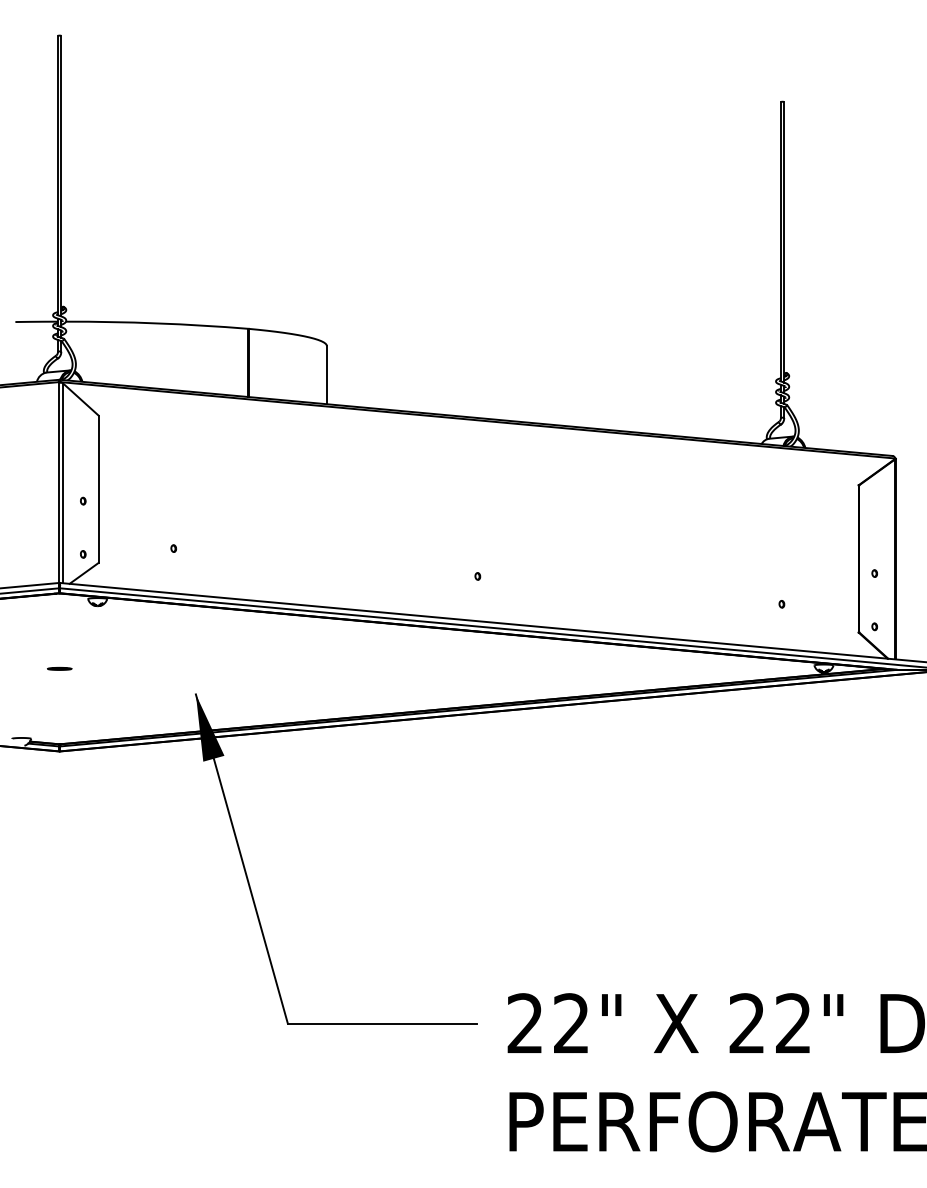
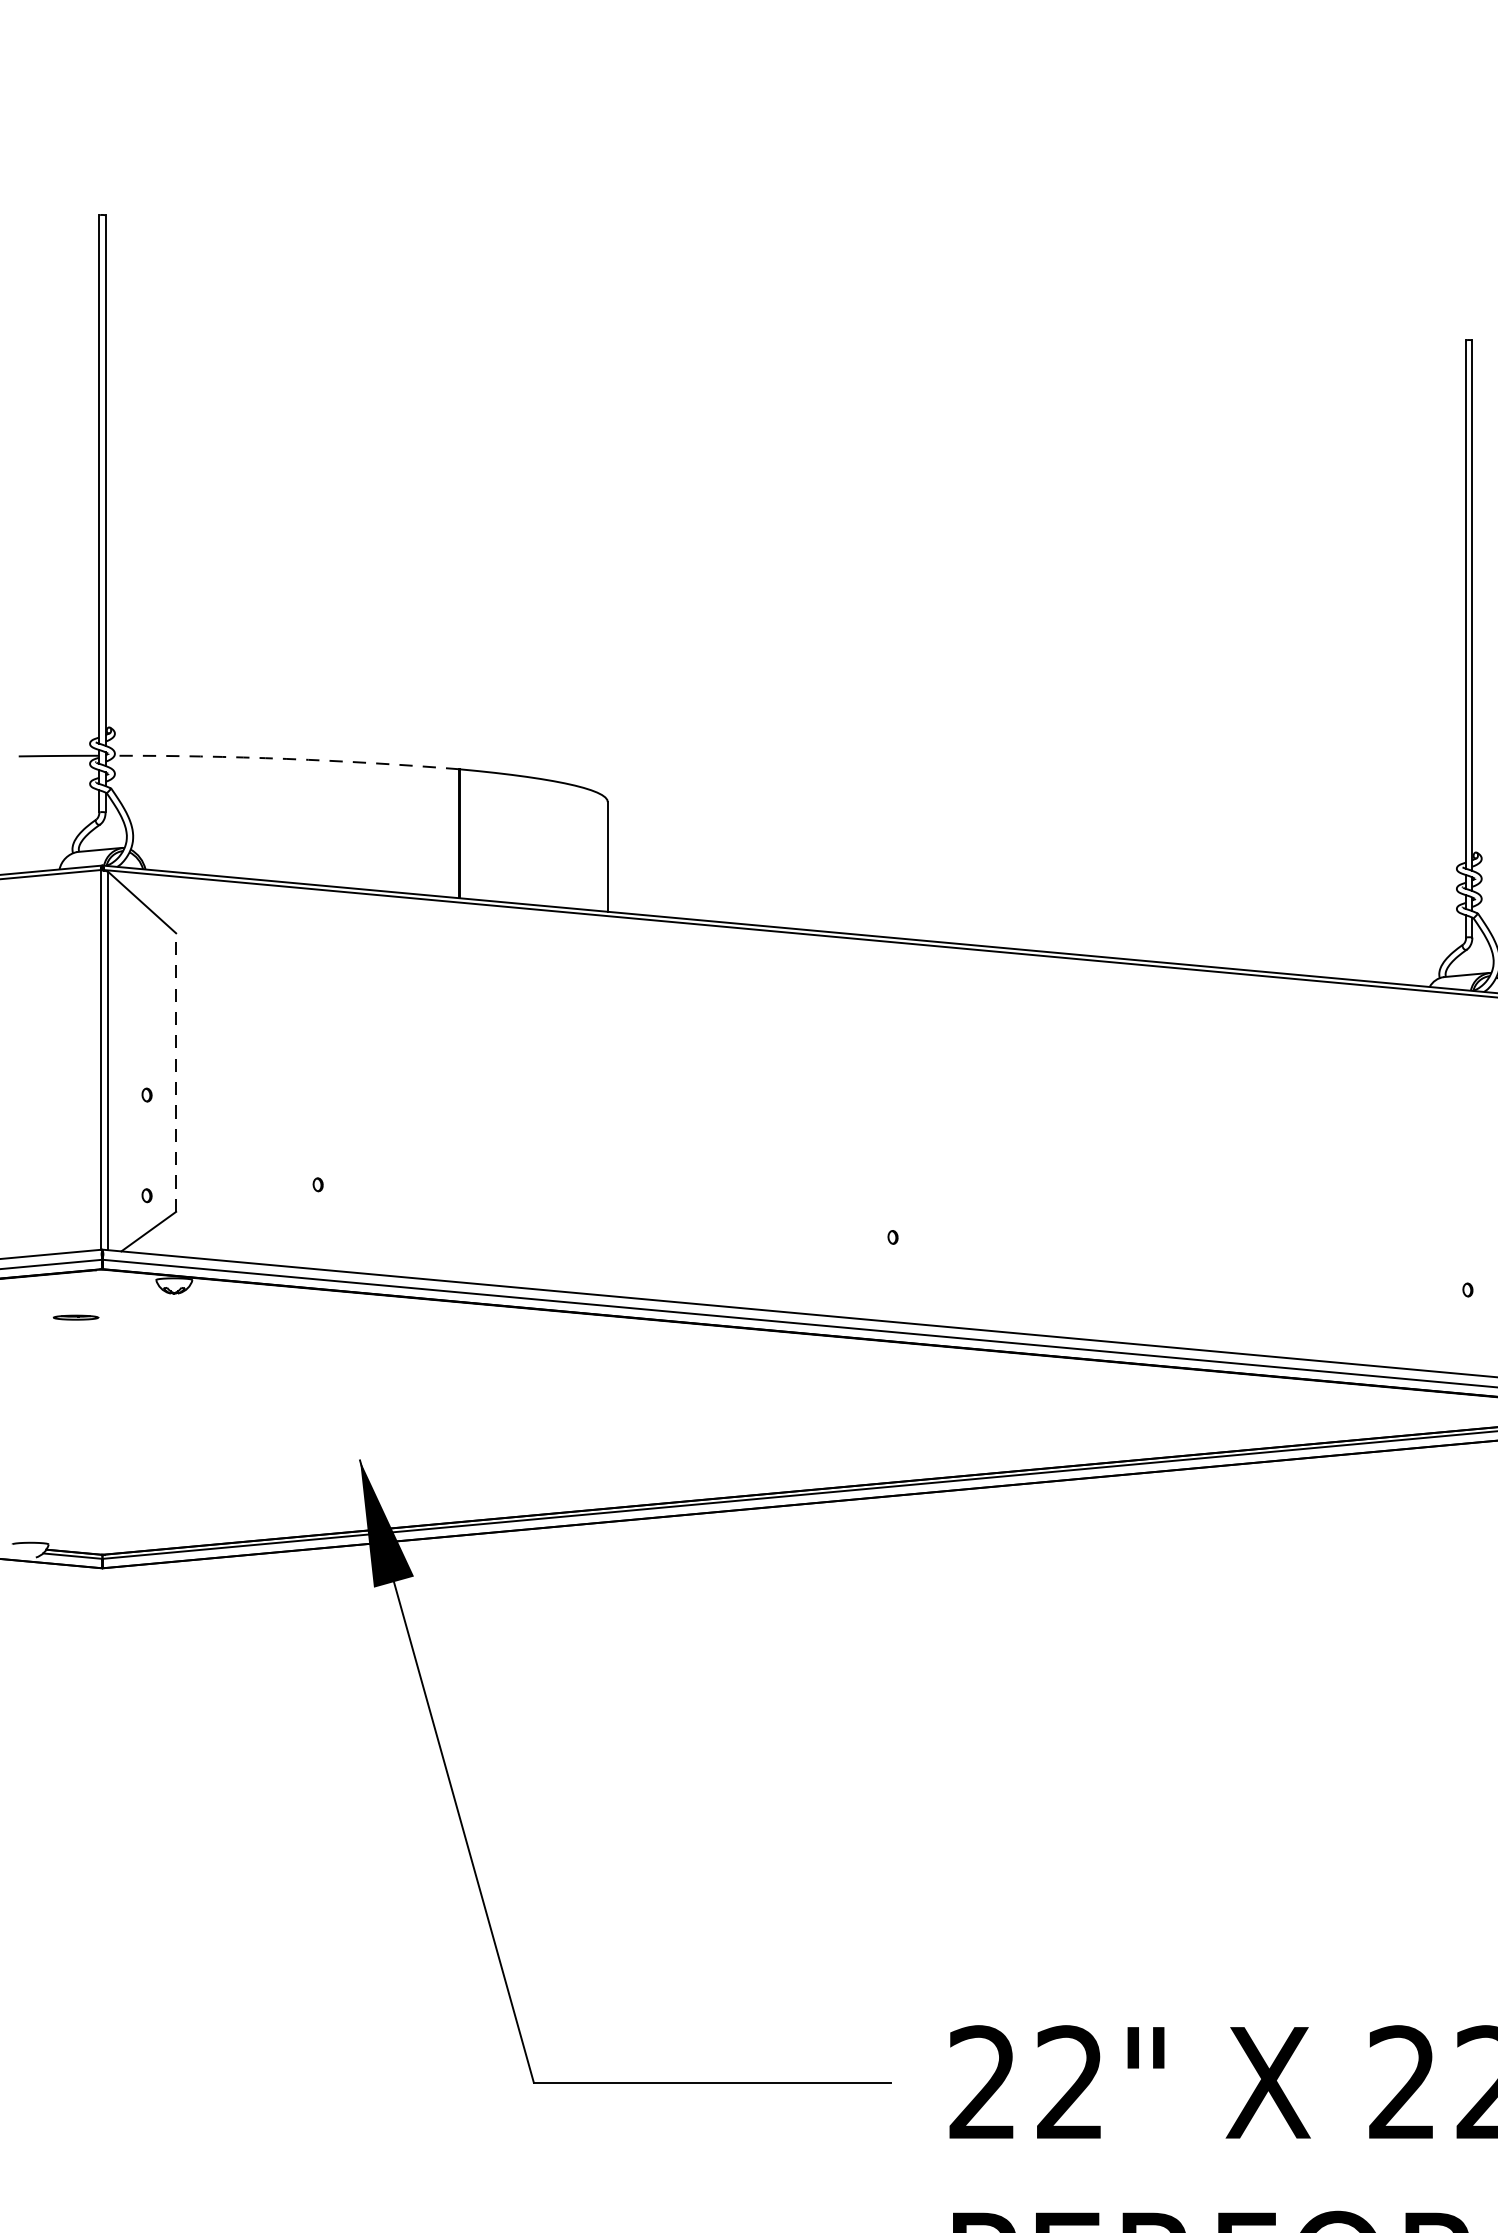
arc: (157, 323) -> (287, 759), solid -> dashed
line: (98, 489) -> (175, 1073), solid -> dashed
line: (59, 668) -> (75, 1316), moved

